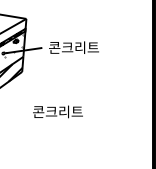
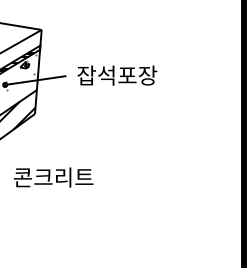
text: (74, 47) -> (117, 75), 콘크리트 -> 잡석포장
text: (57, 111) -> (52, 176), moved

